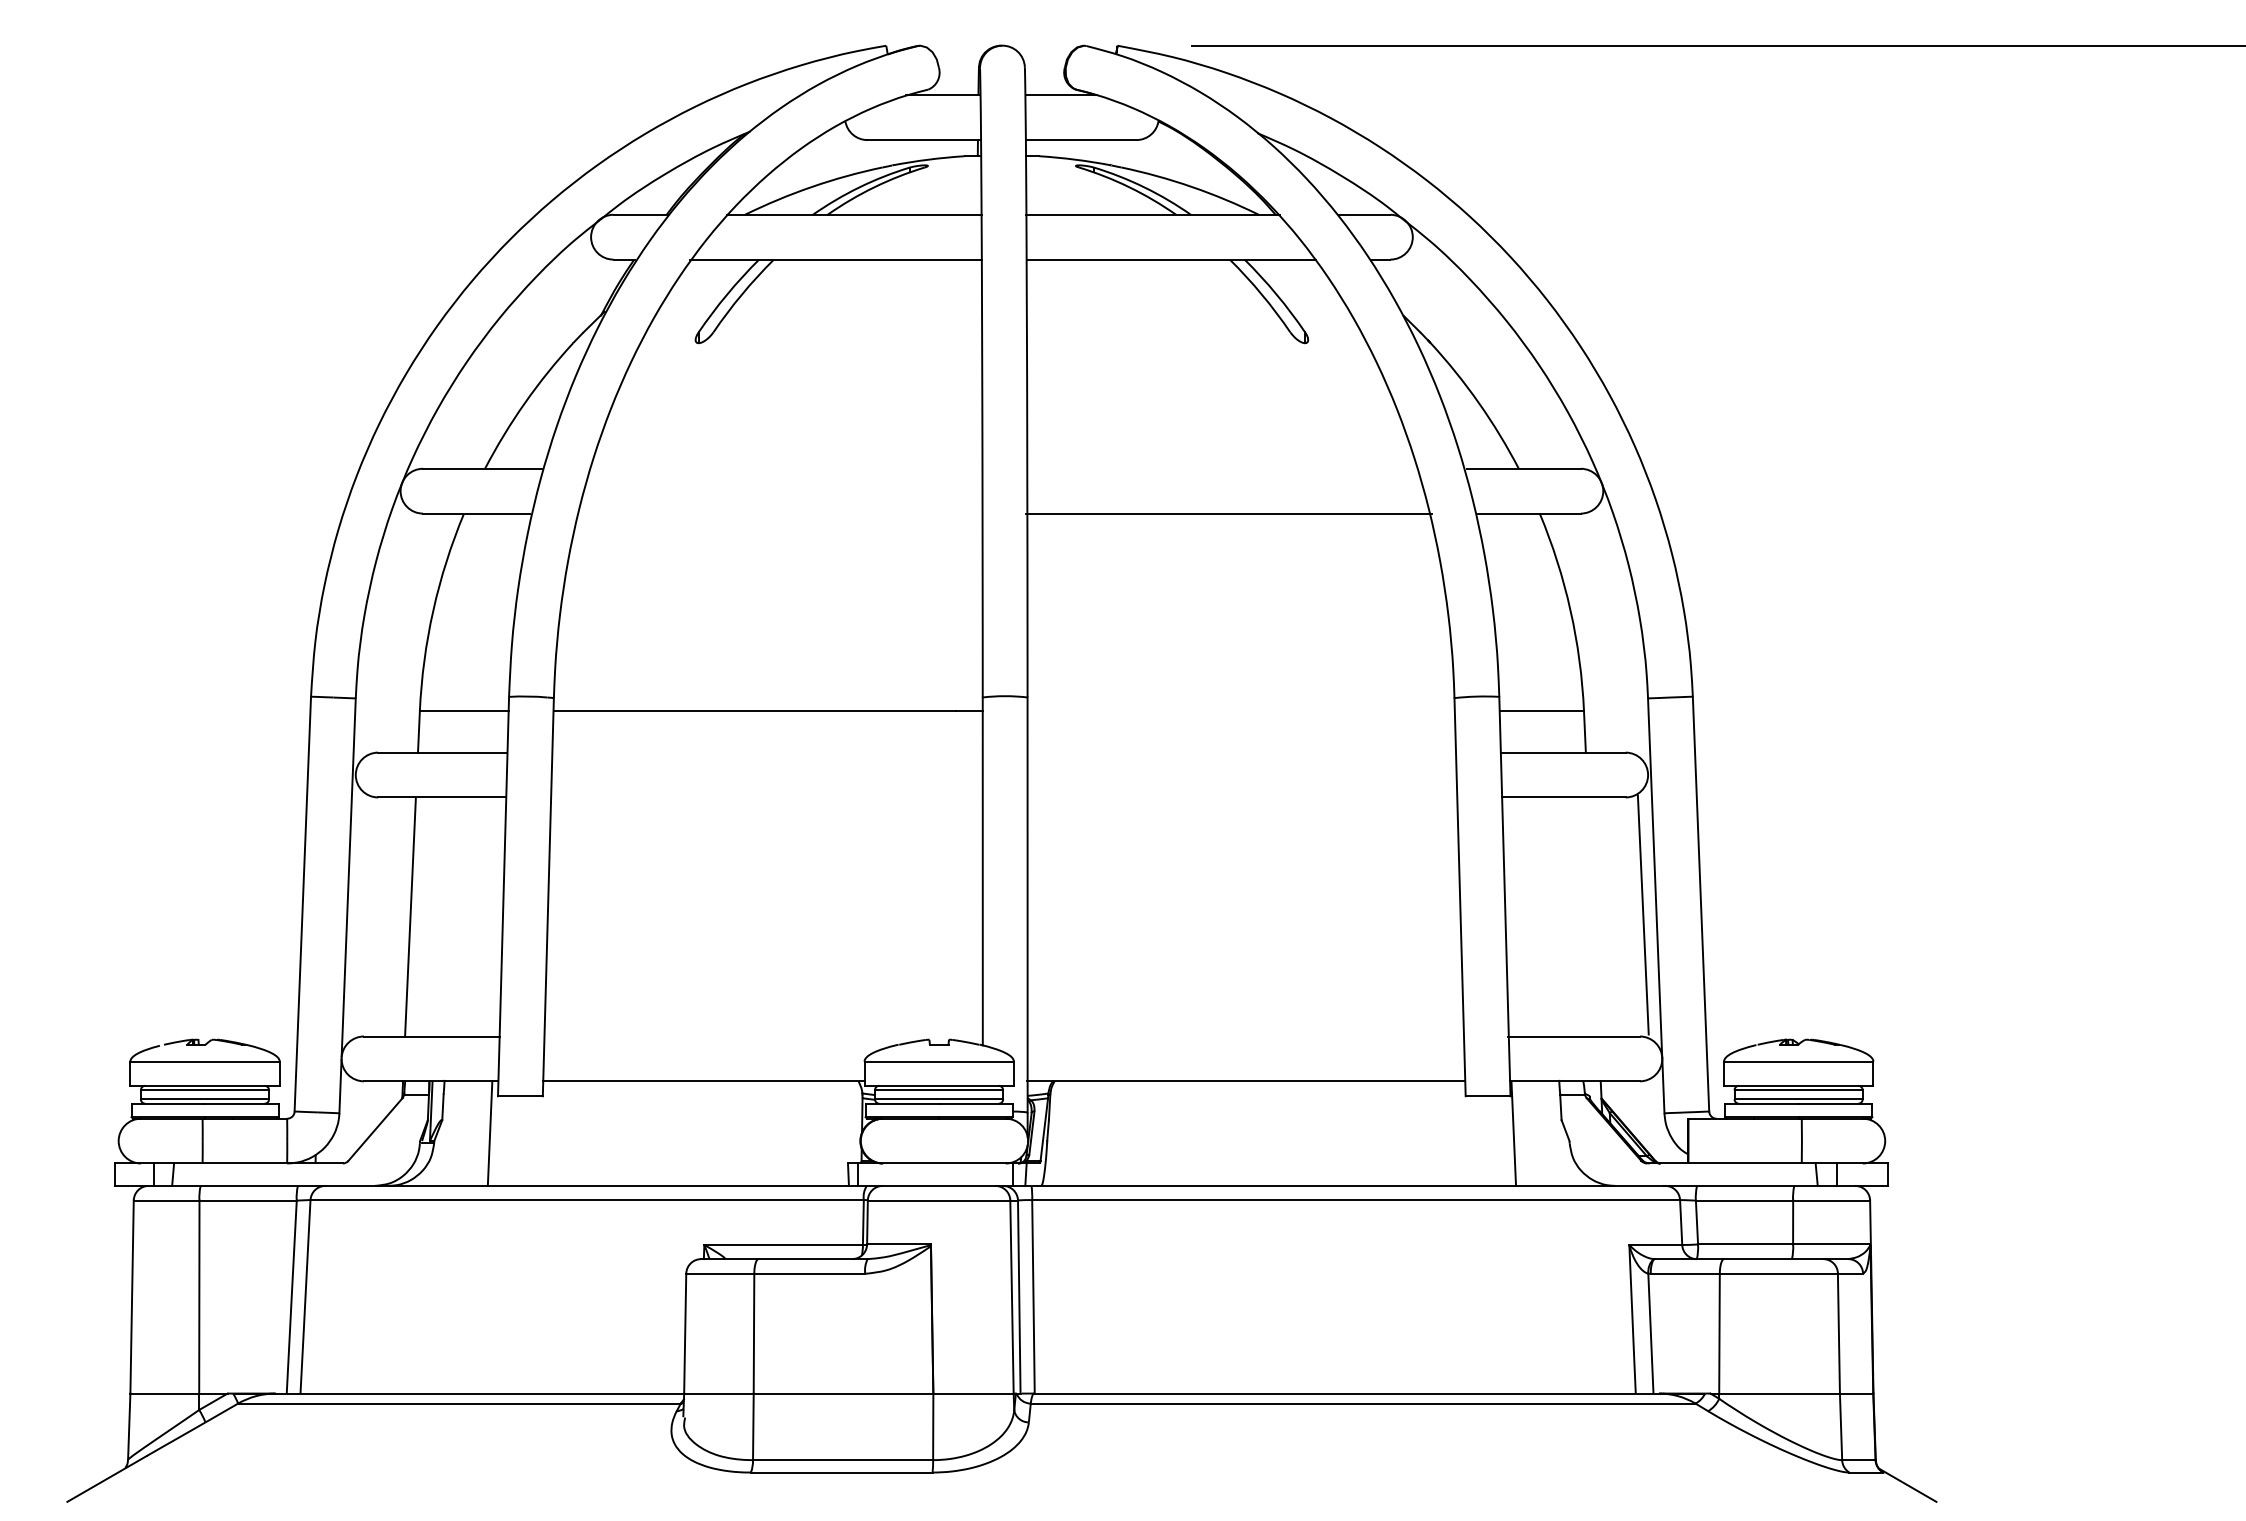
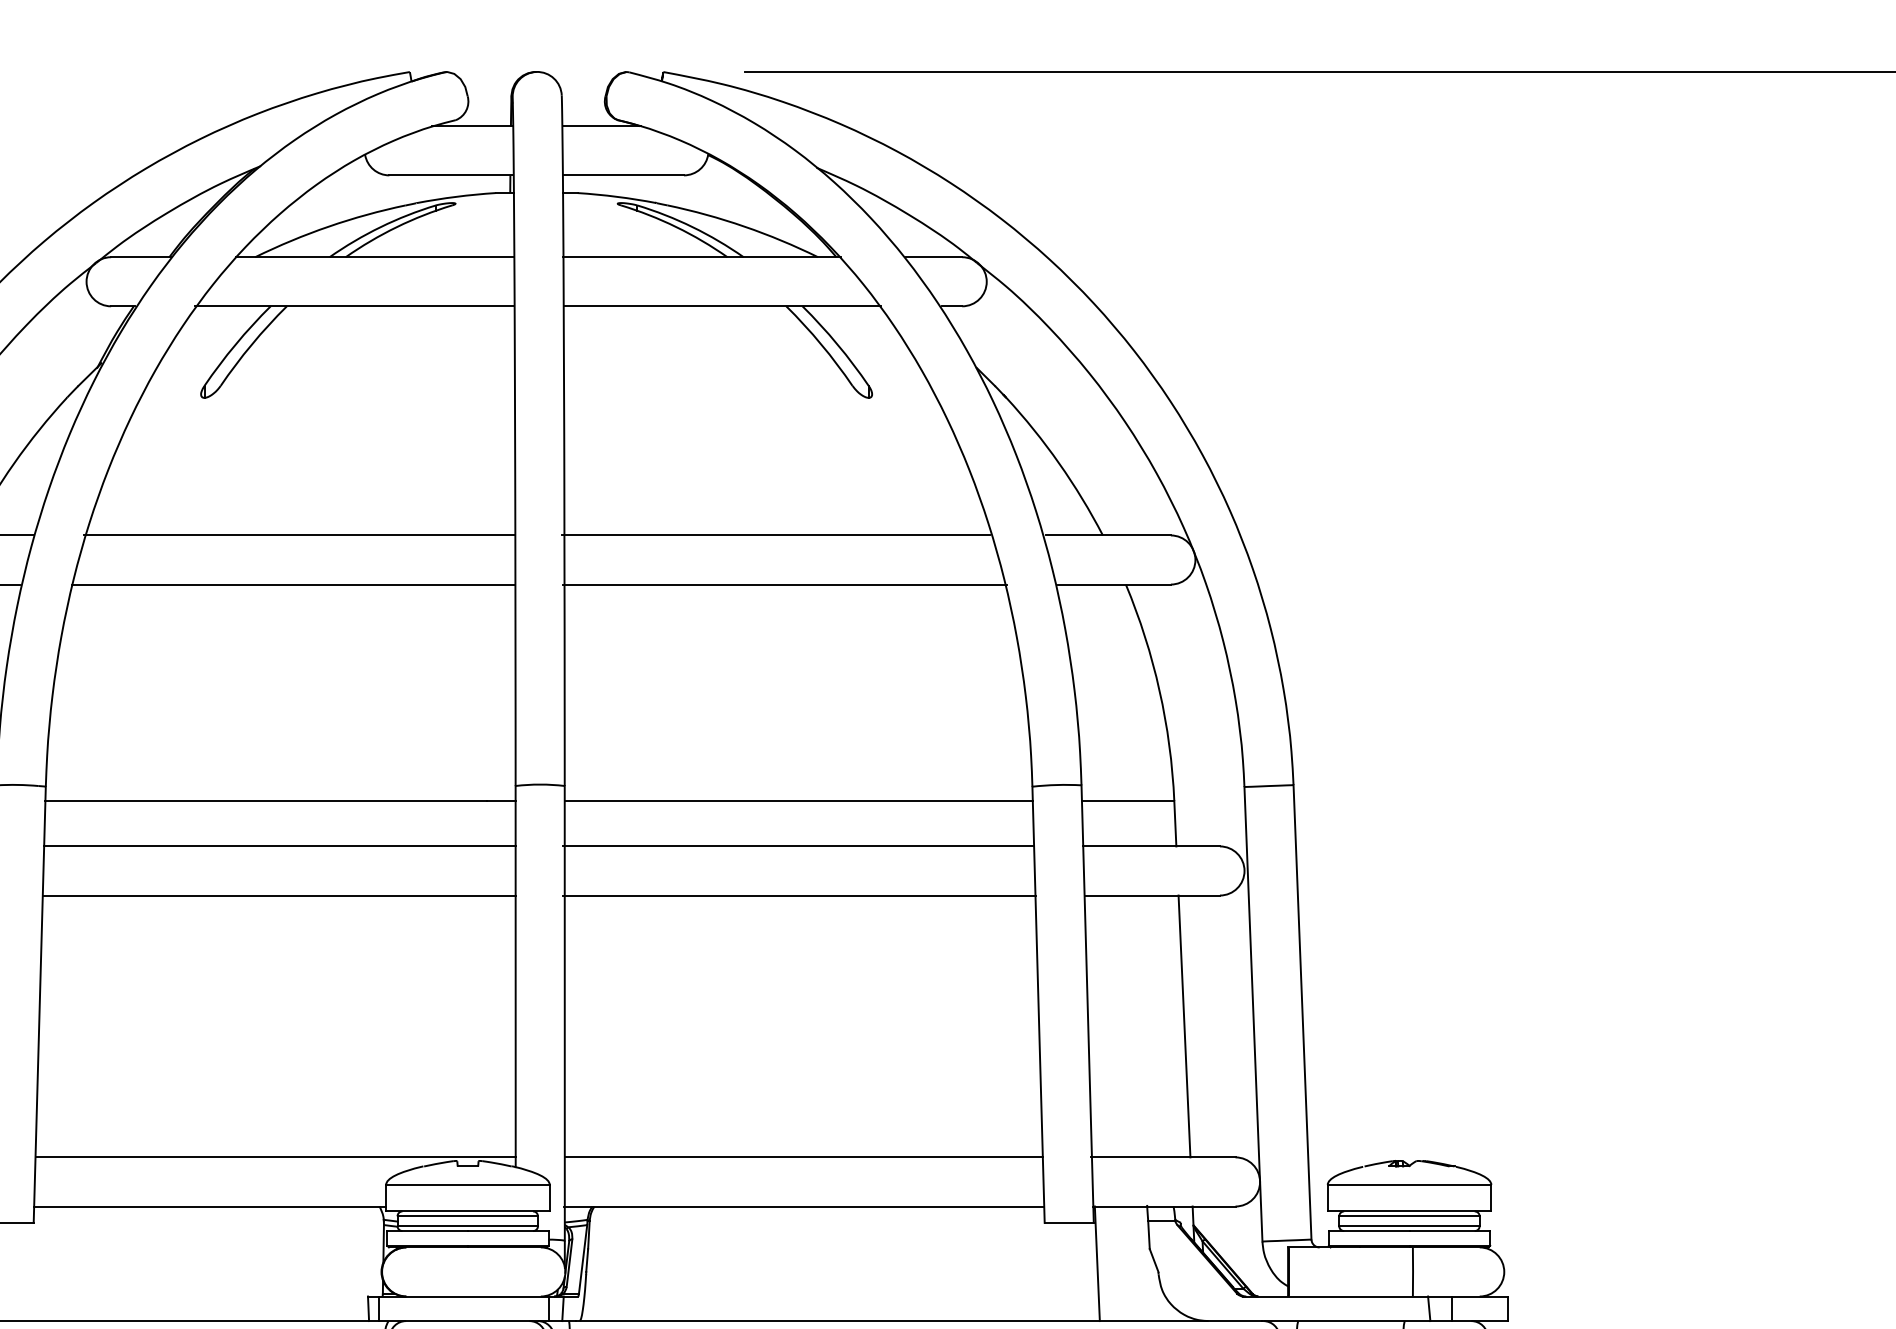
line: (785, 468) -> (299, 535), added
line: (1220, 468) -> (776, 535), added
line: (779, 513) -> (292, 584), added
line: (1240, 711) -> (798, 801), added
line: (767, 752) -> (279, 846), added
line: (1240, 752) -> (798, 846), added
line: (766, 797) -> (278, 895), added
line: (1241, 797) -> (799, 895), added
line: (1642, 914) -> (1183, 1025), moved
line: (763, 1036) -> (275, 1157), added
line: (1245, 1036) -> (803, 1157), added

